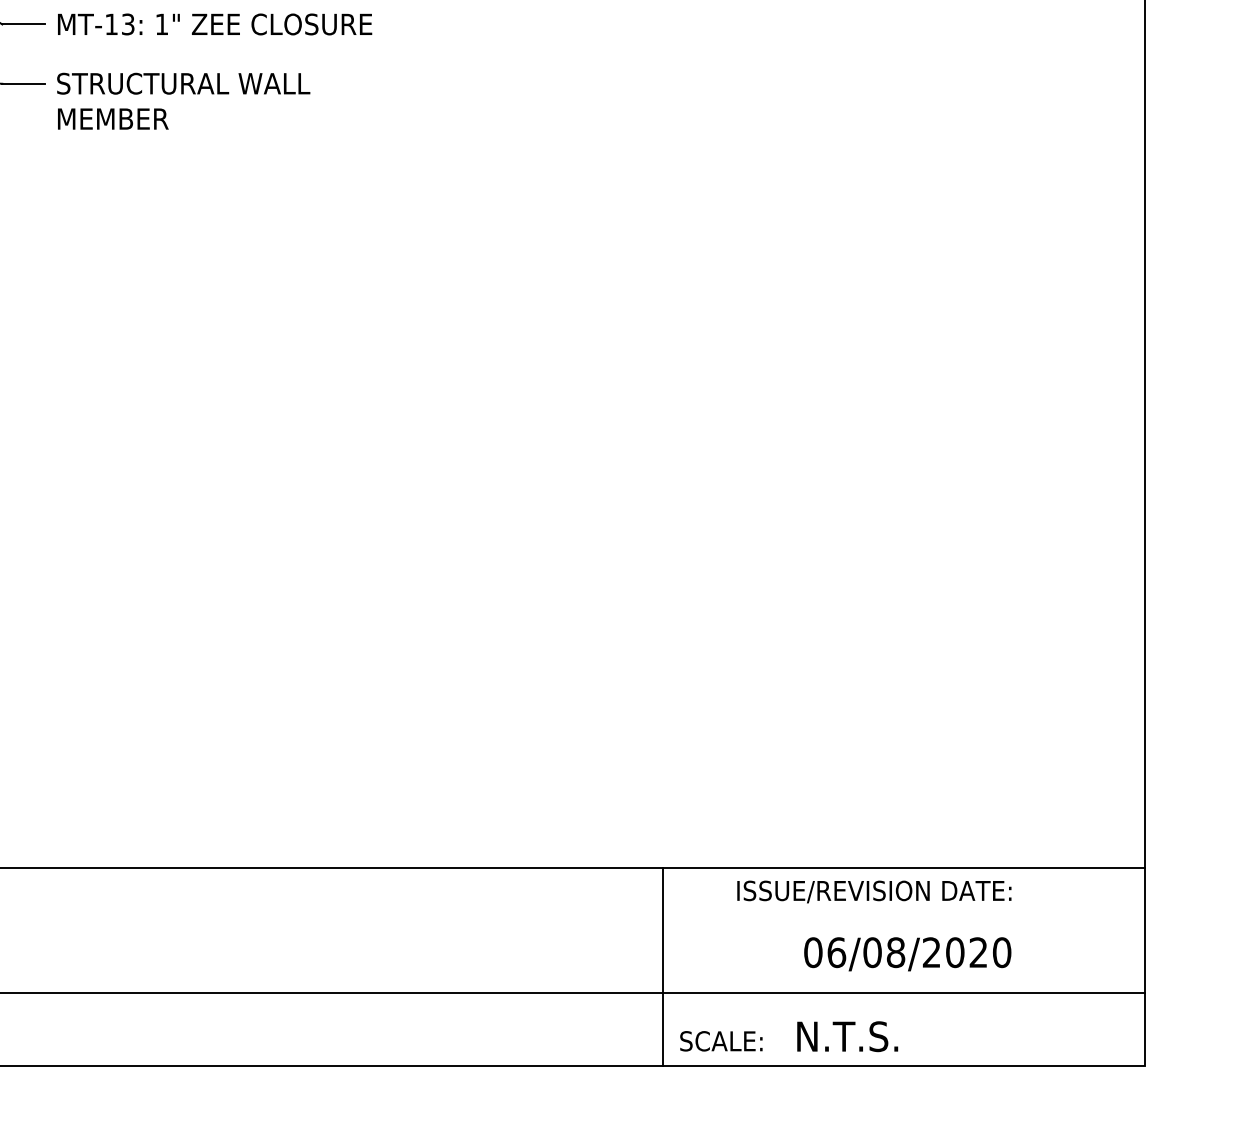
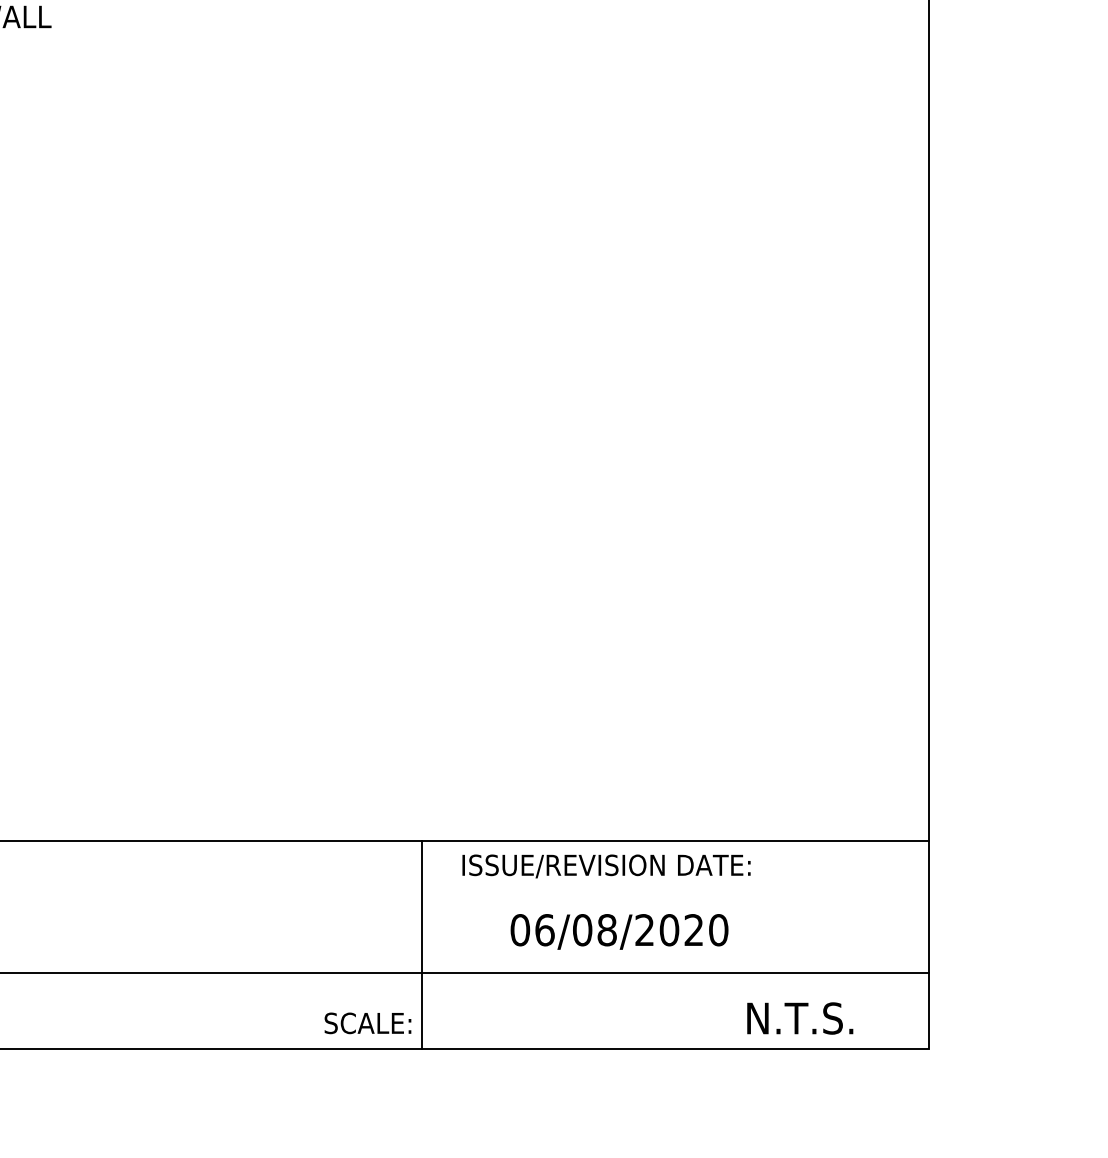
text: (874, 891) -> (606, 865), moved
text: (907, 954) -> (619, 932), moved
text: (847, 1036) -> (800, 1018), moved
text: (721, 1041) -> (368, 1023), moved

